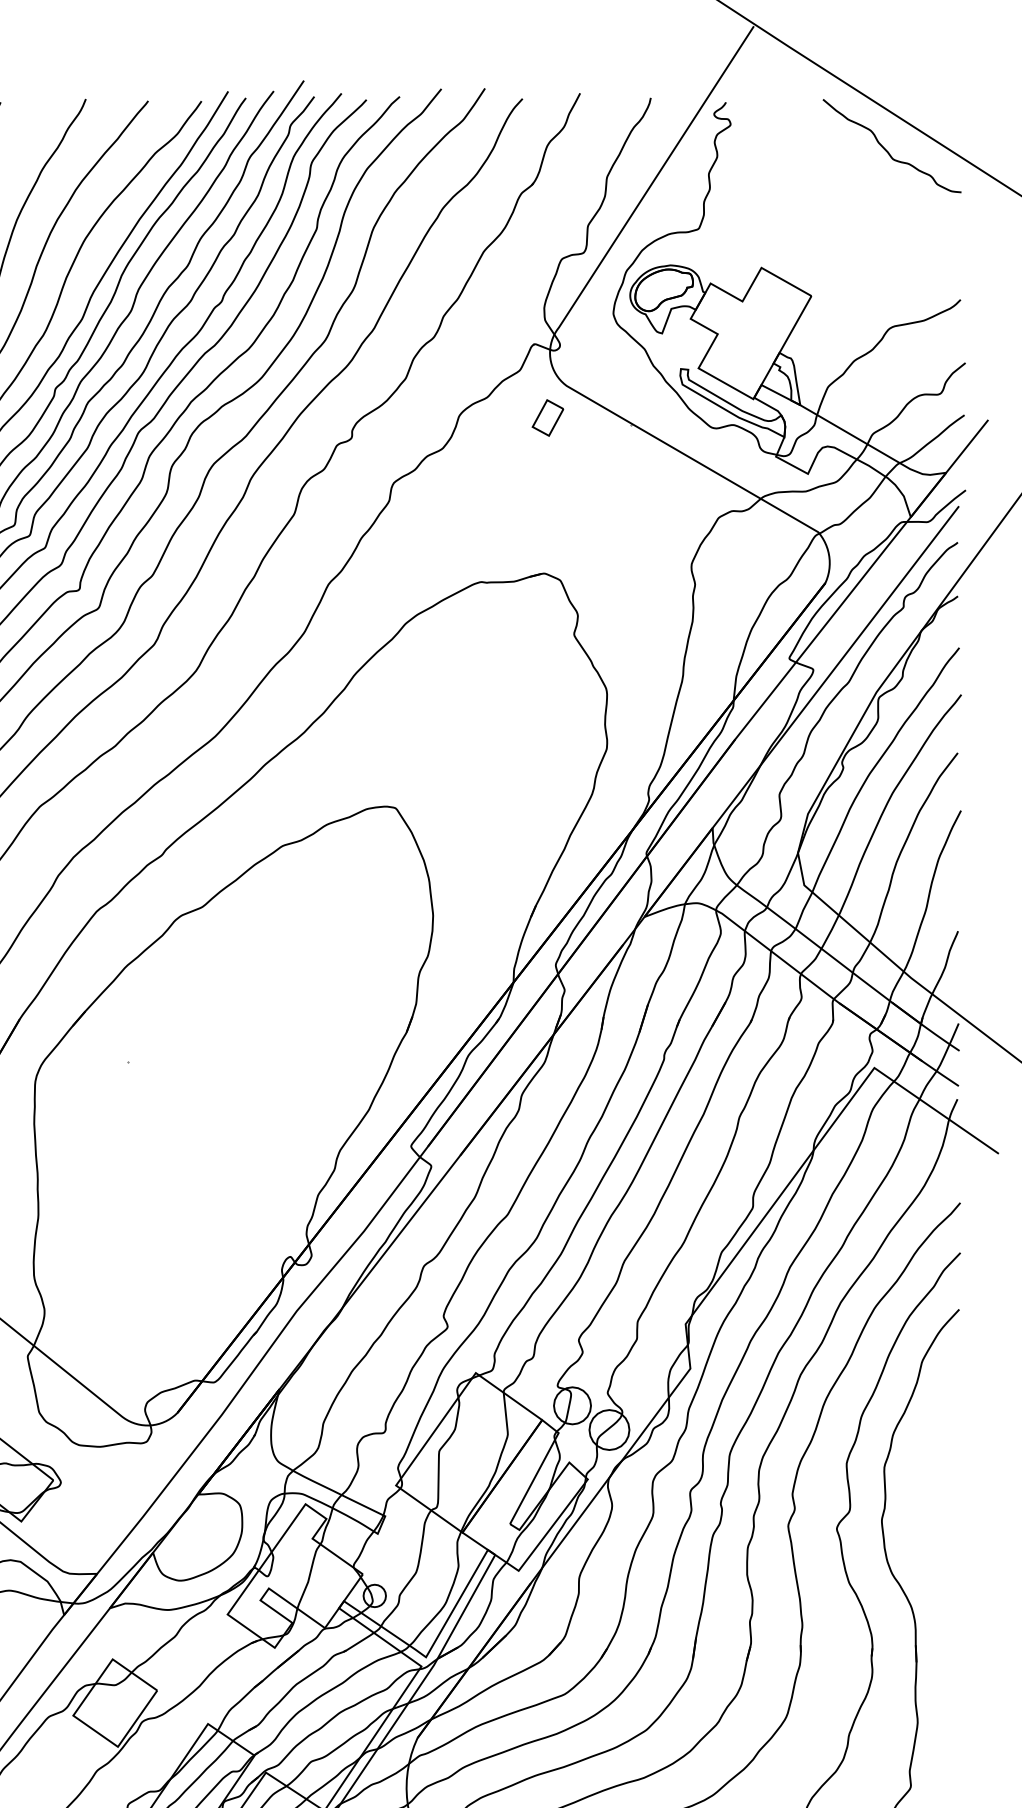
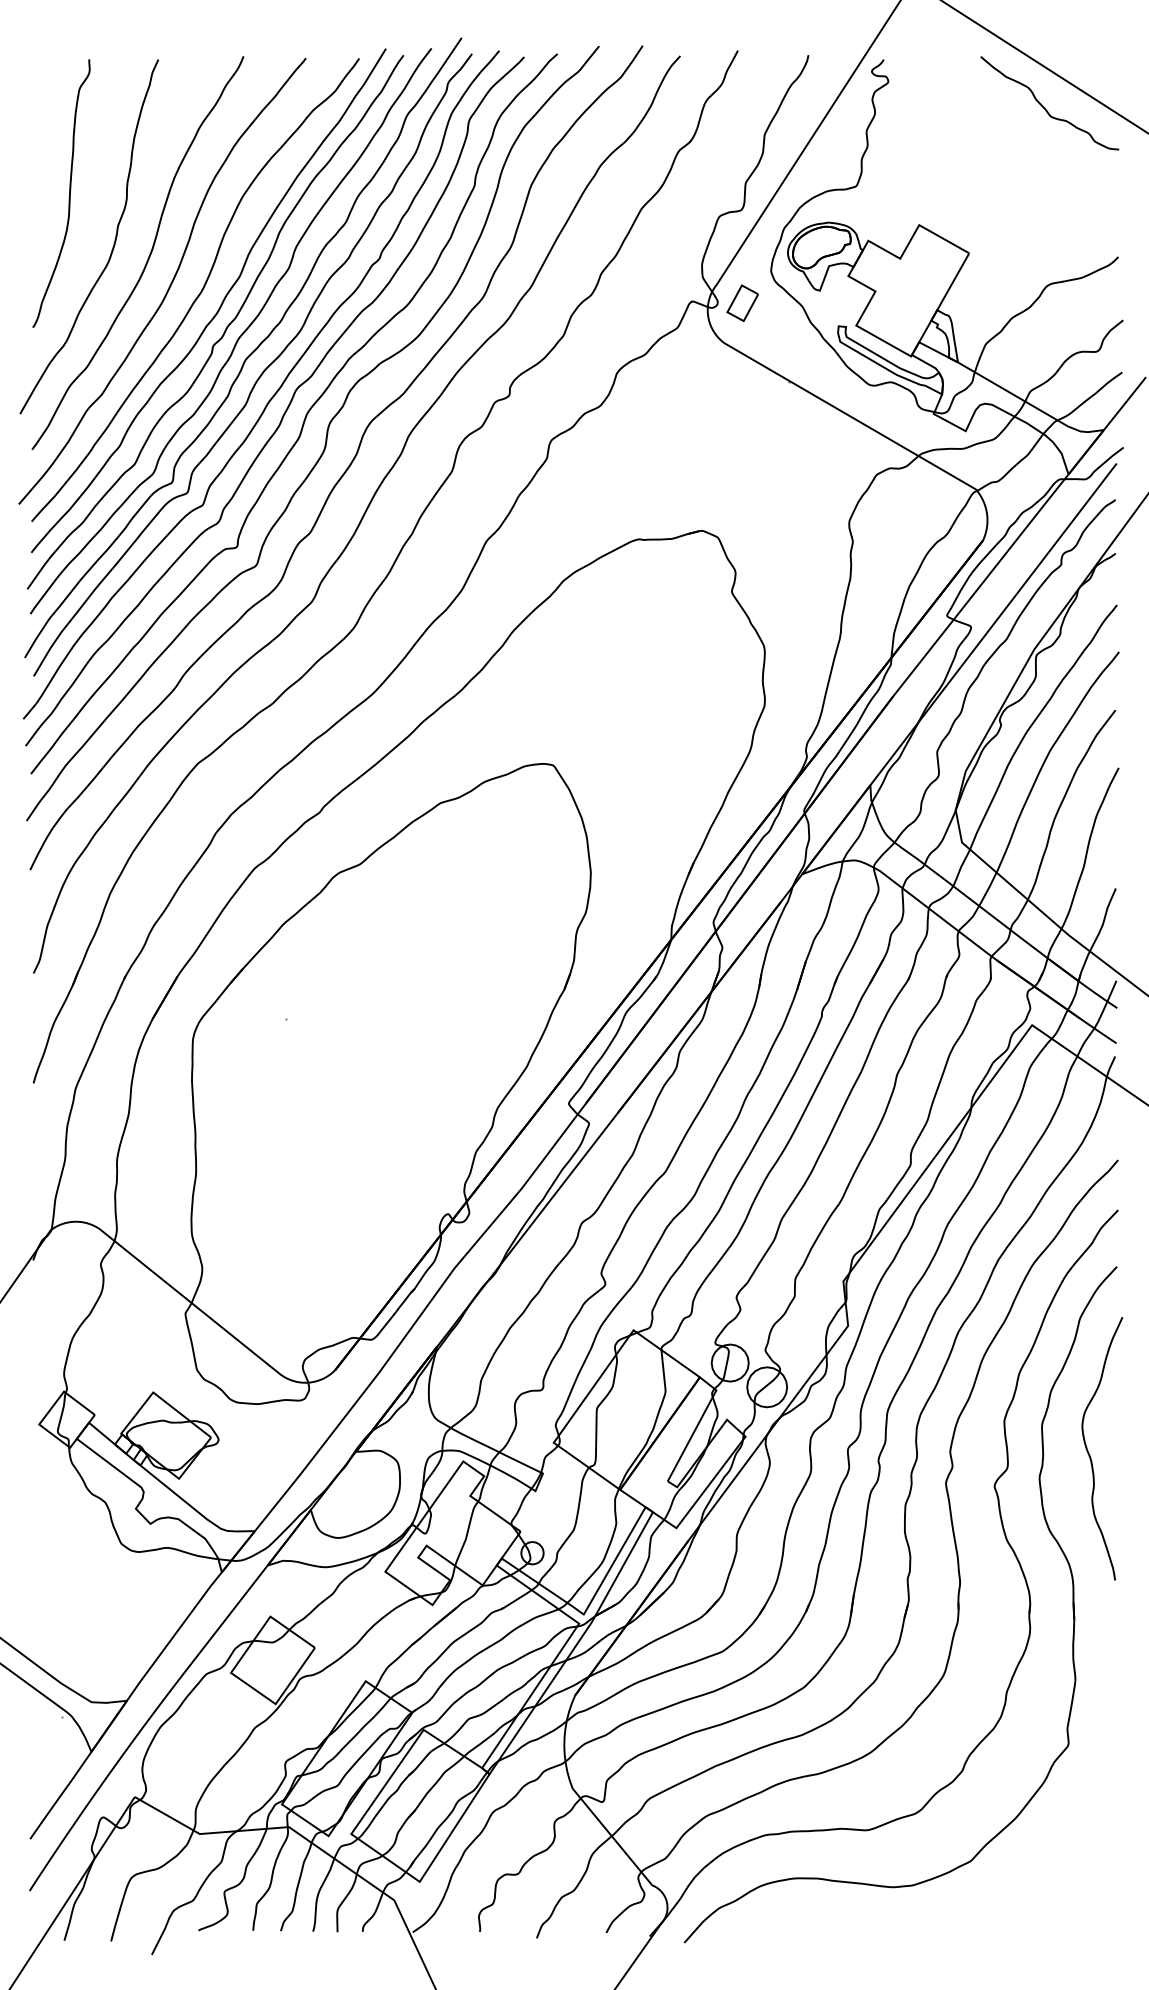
part: (547, 417) -> (742, 302), moved
curve: (931, 1495) -> (1089, 1452), added

